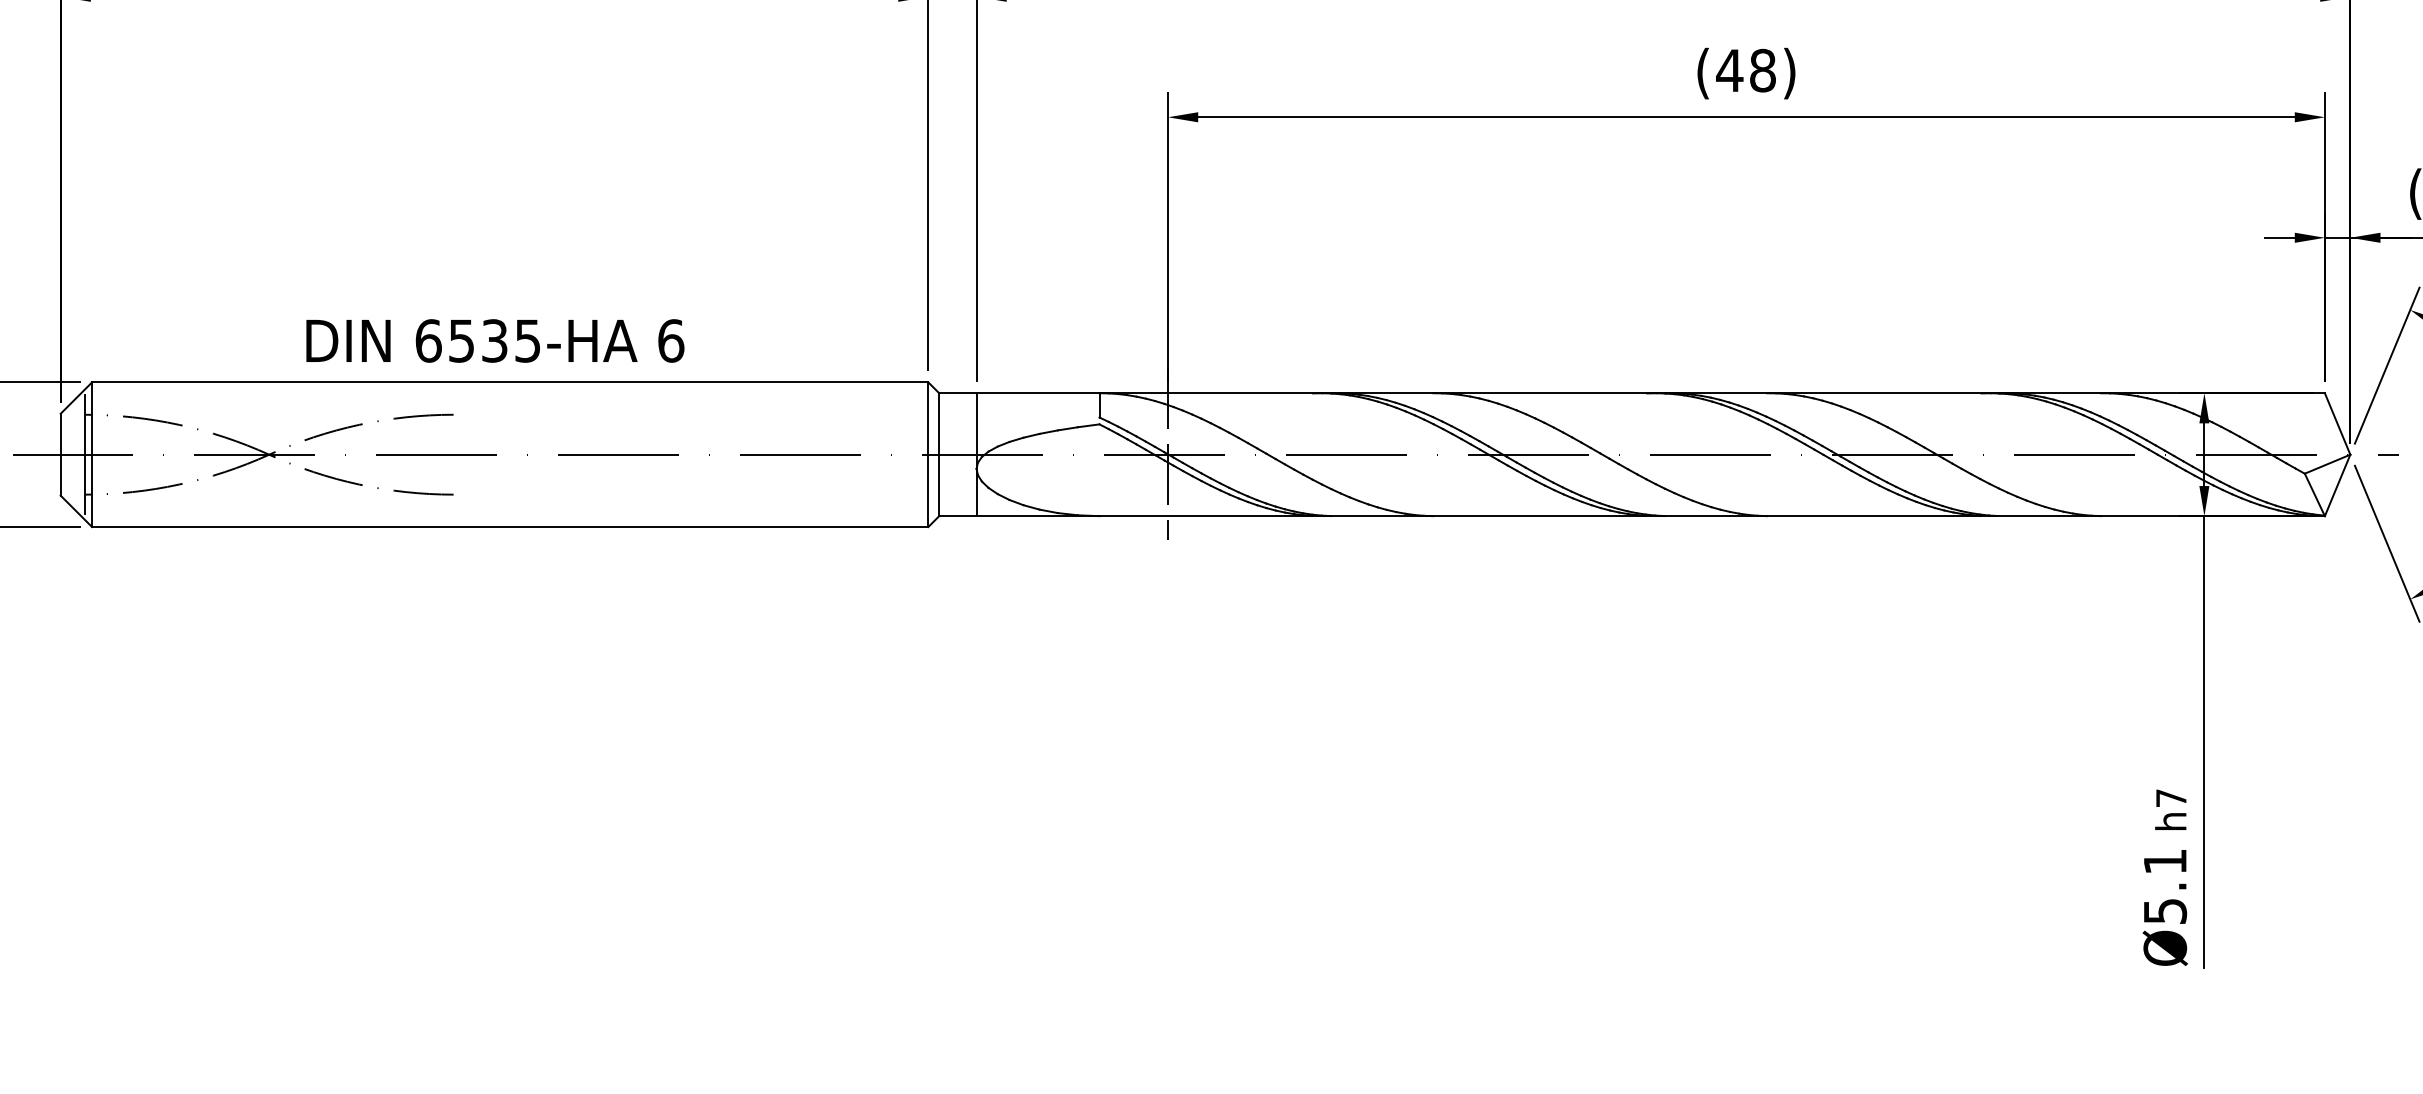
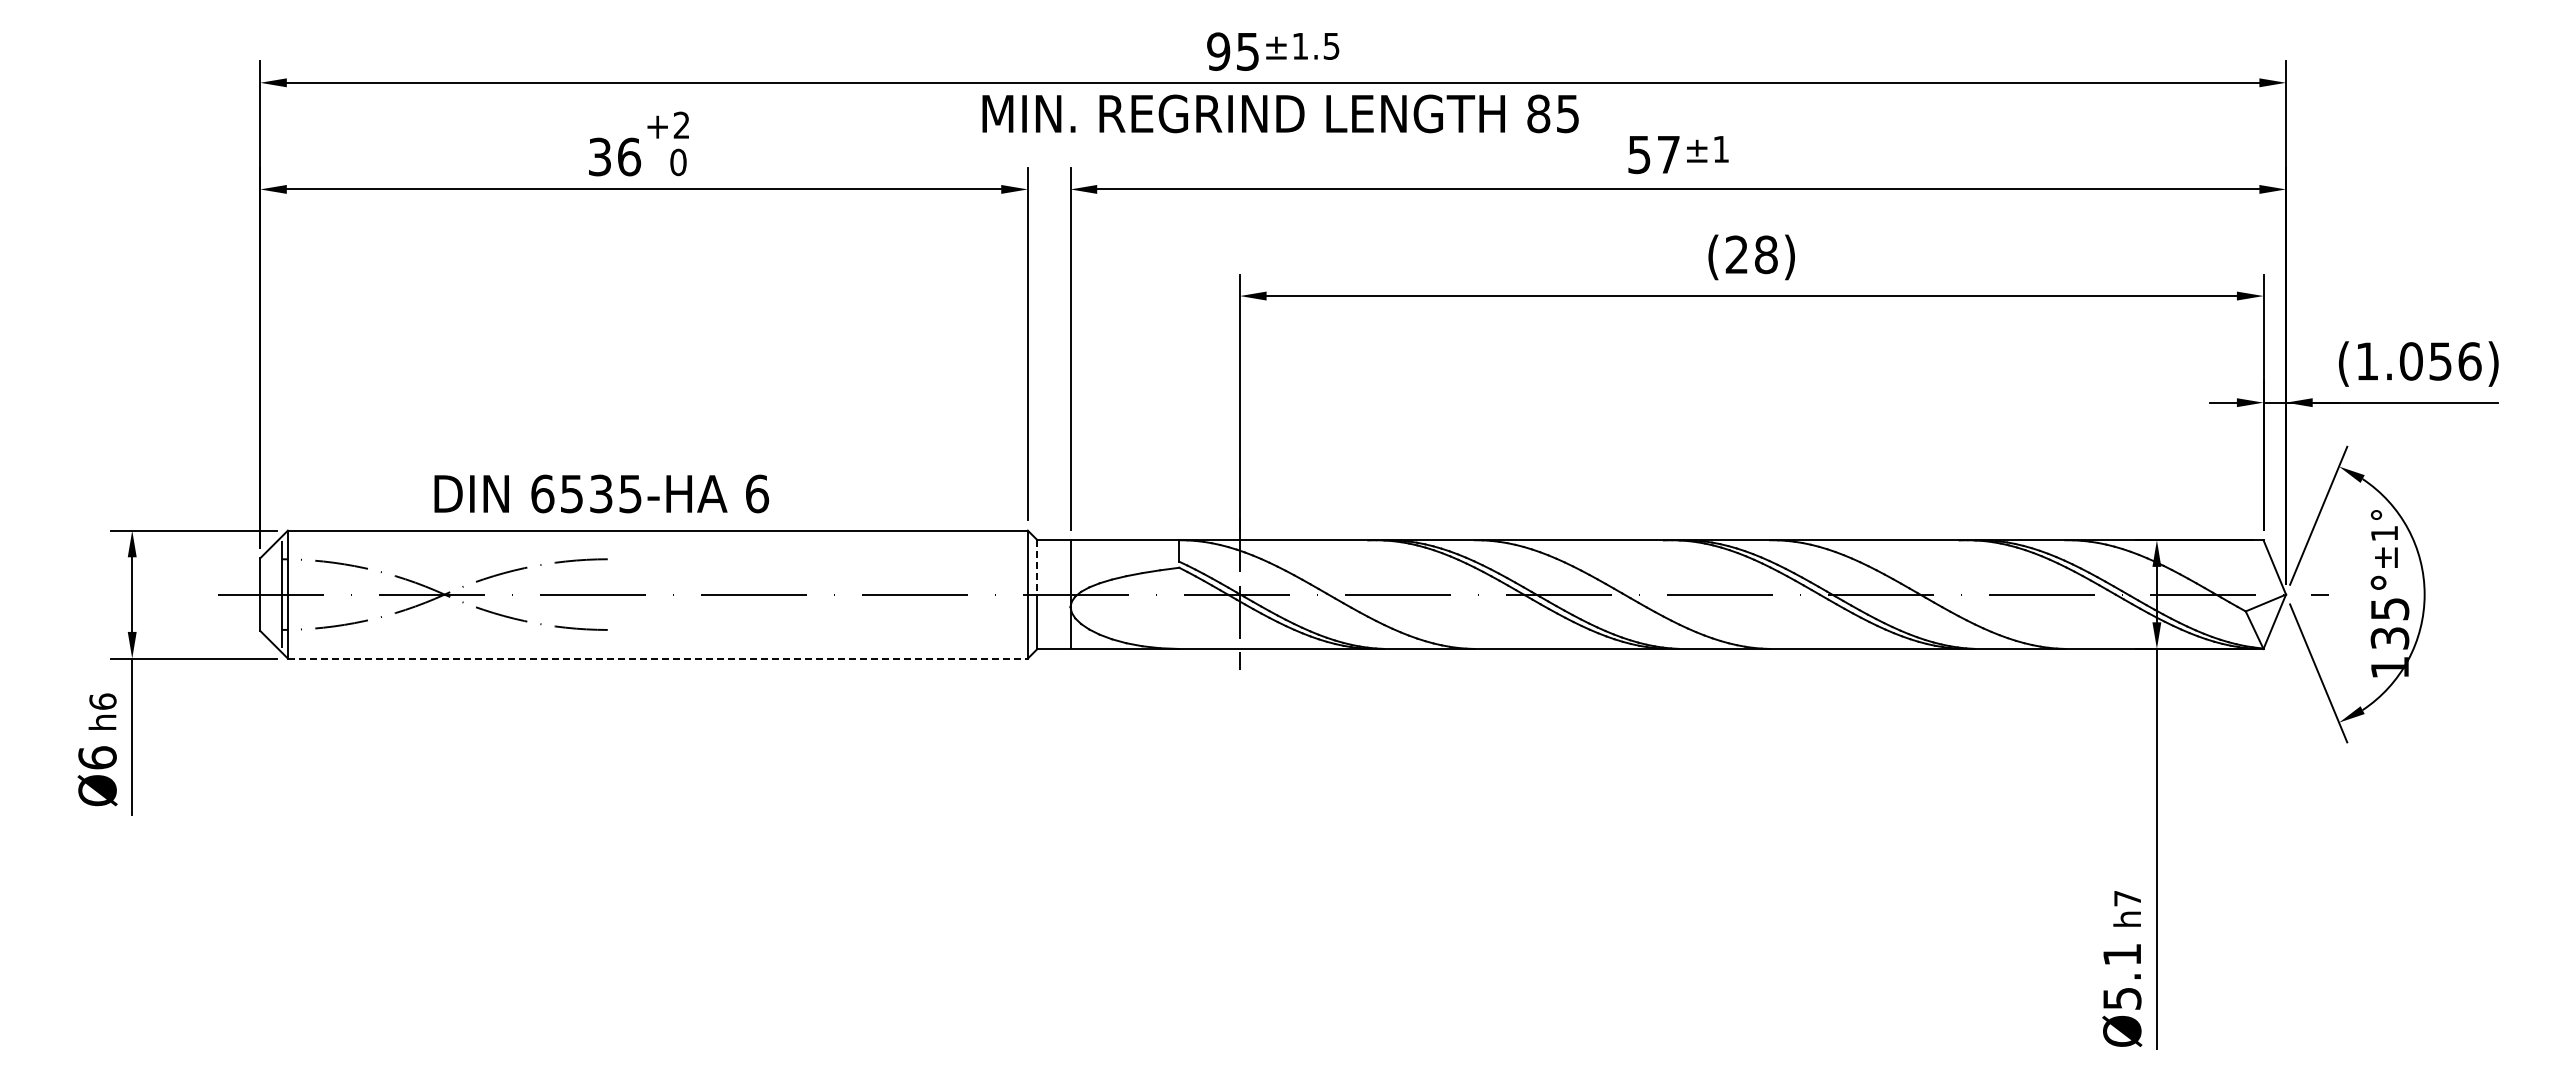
text: (1729, 70) -> (1736, 254), (48) -> (28)
text: (495, 340) -> (601, 493), moved
line: (939, 424) -> (1037, 567), solid -> dashed
line: (509, 526) -> (657, 658), solid -> dashed

